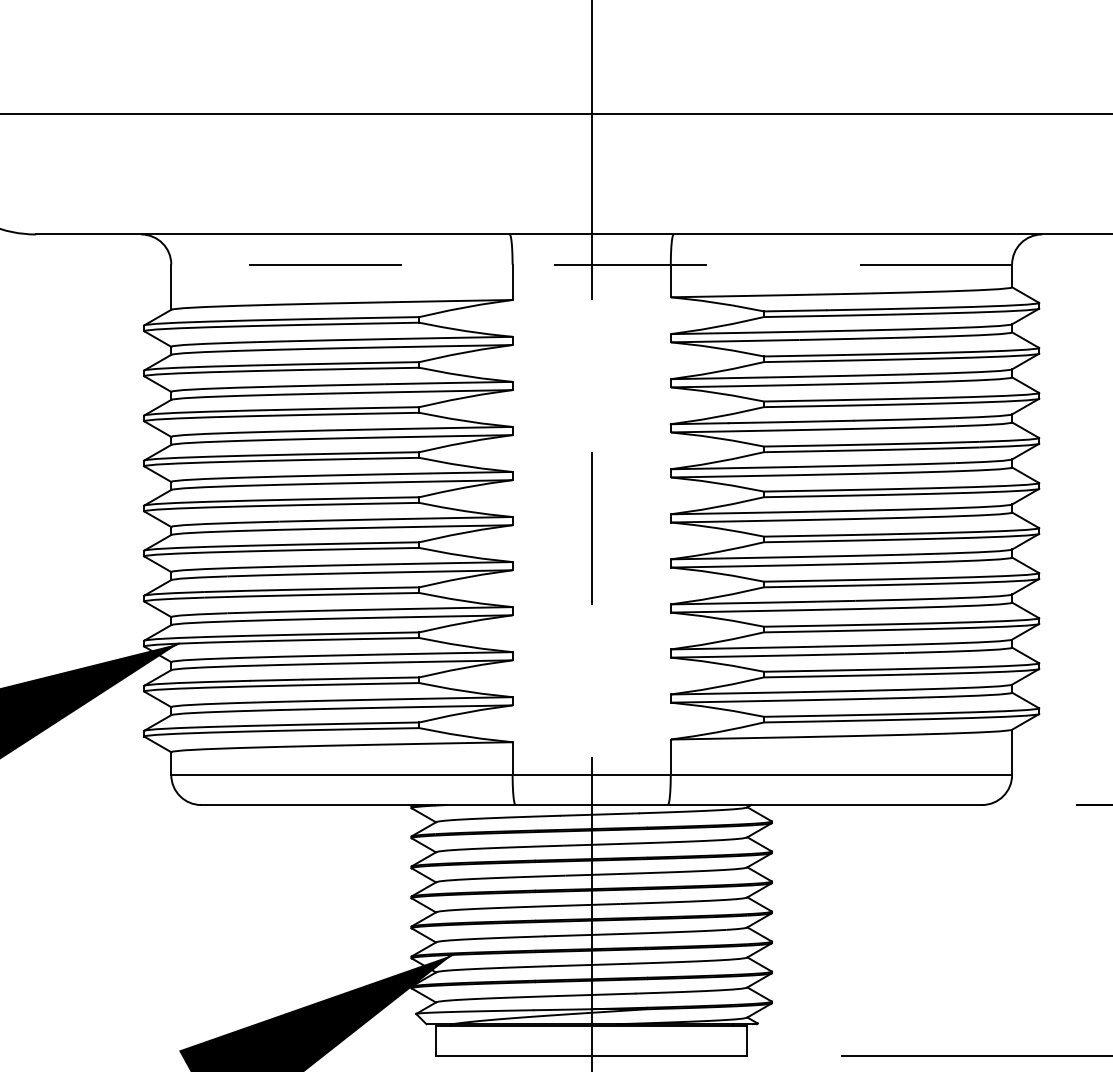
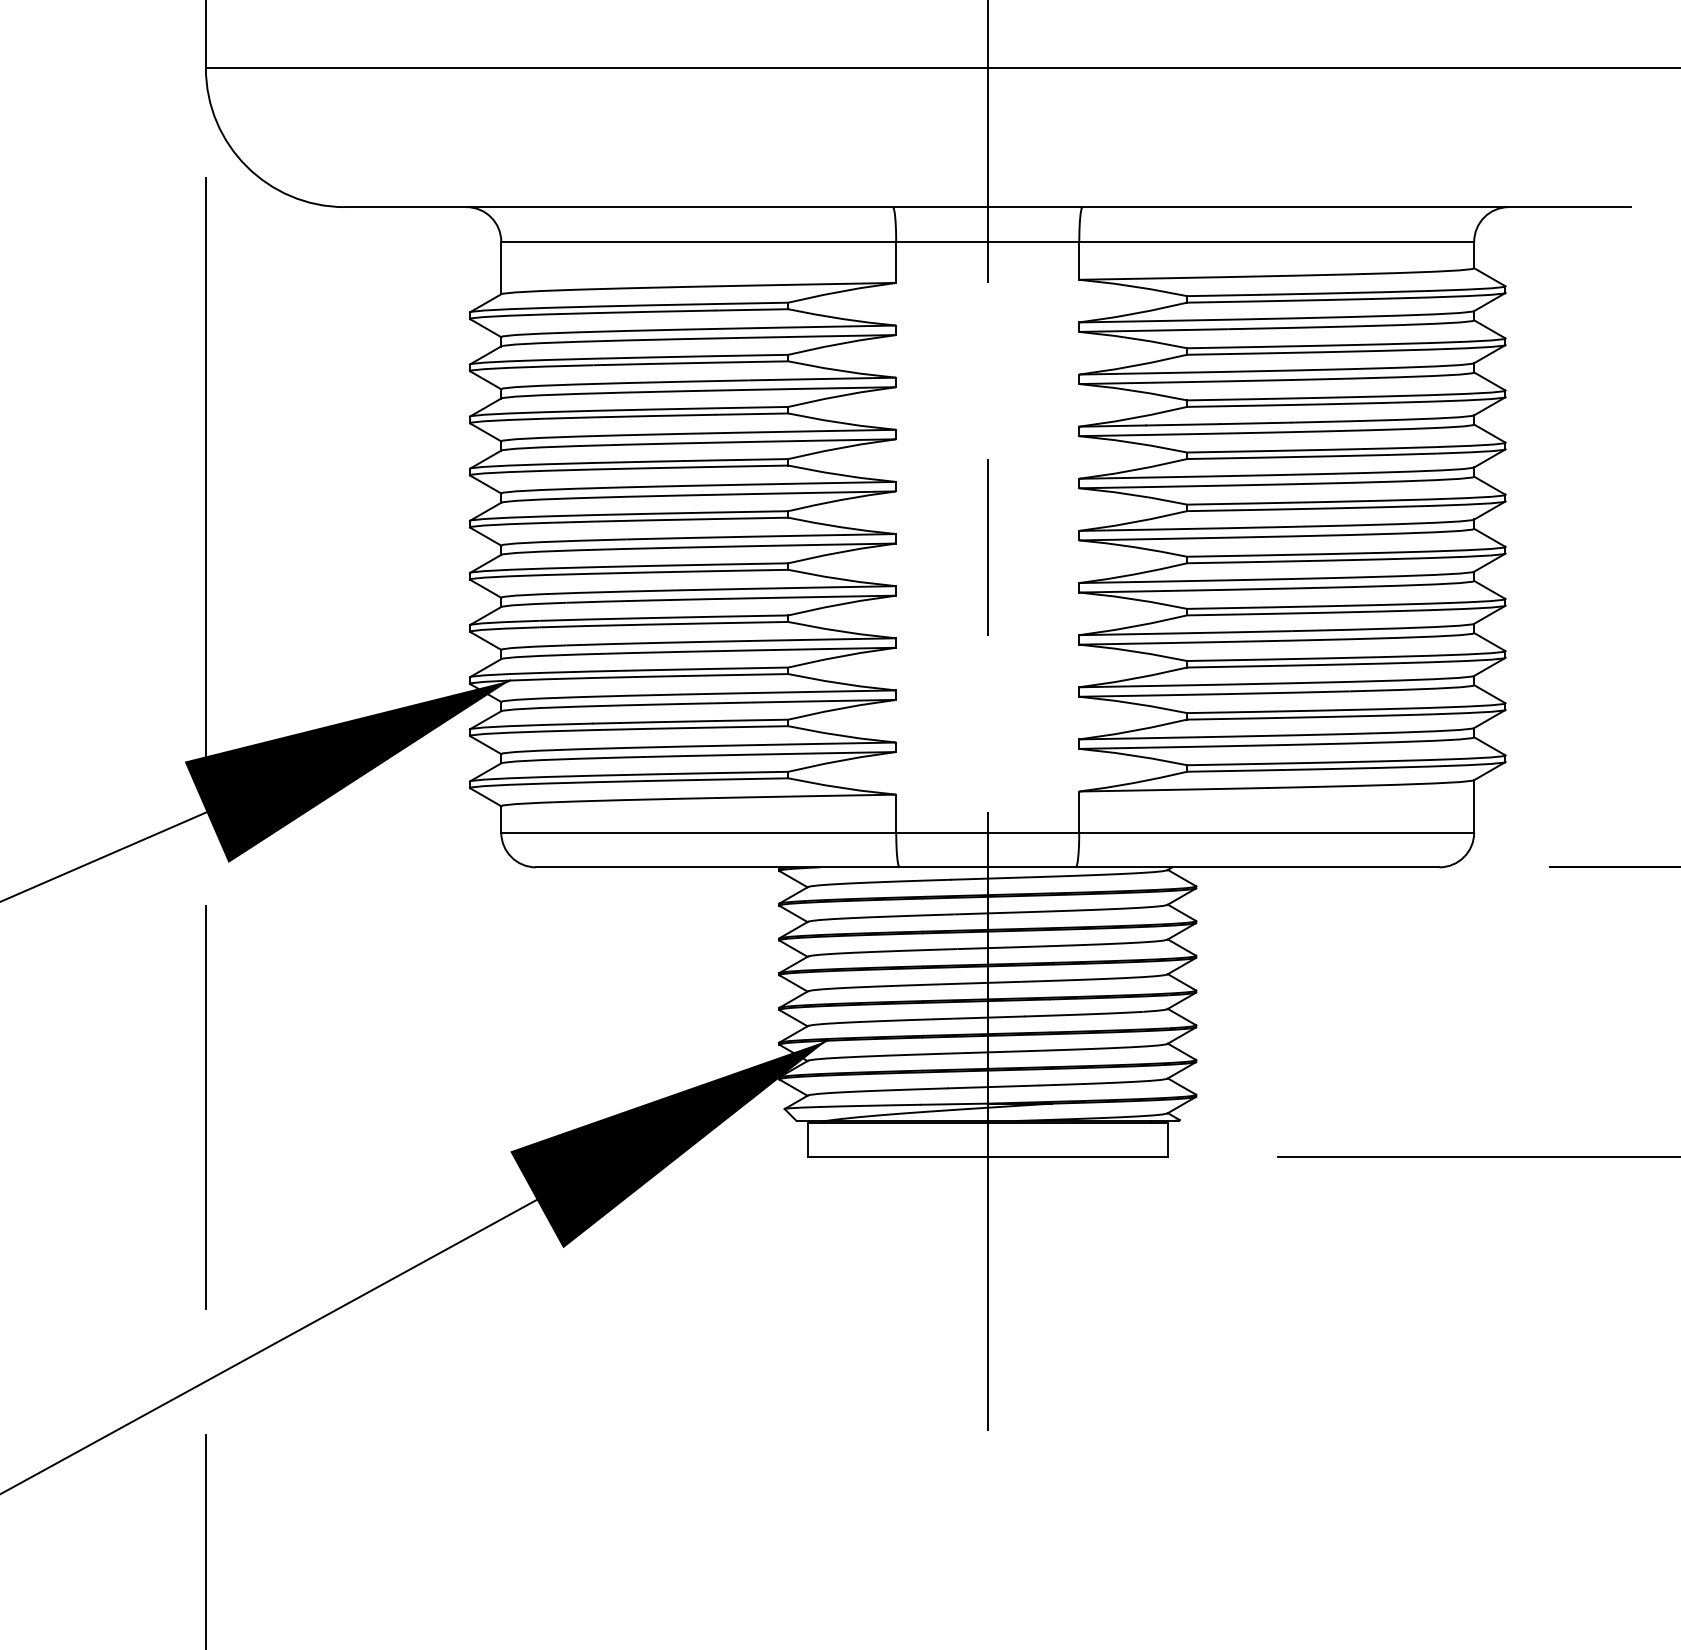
line: (591, 264) -> (987, 241), dashed -> solid

